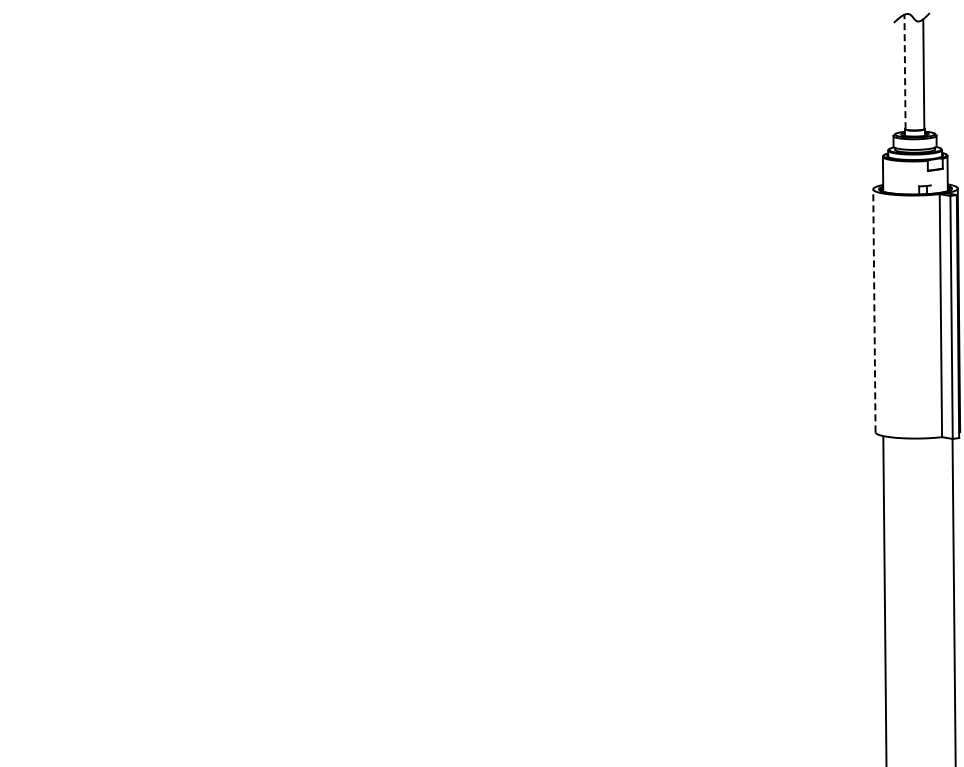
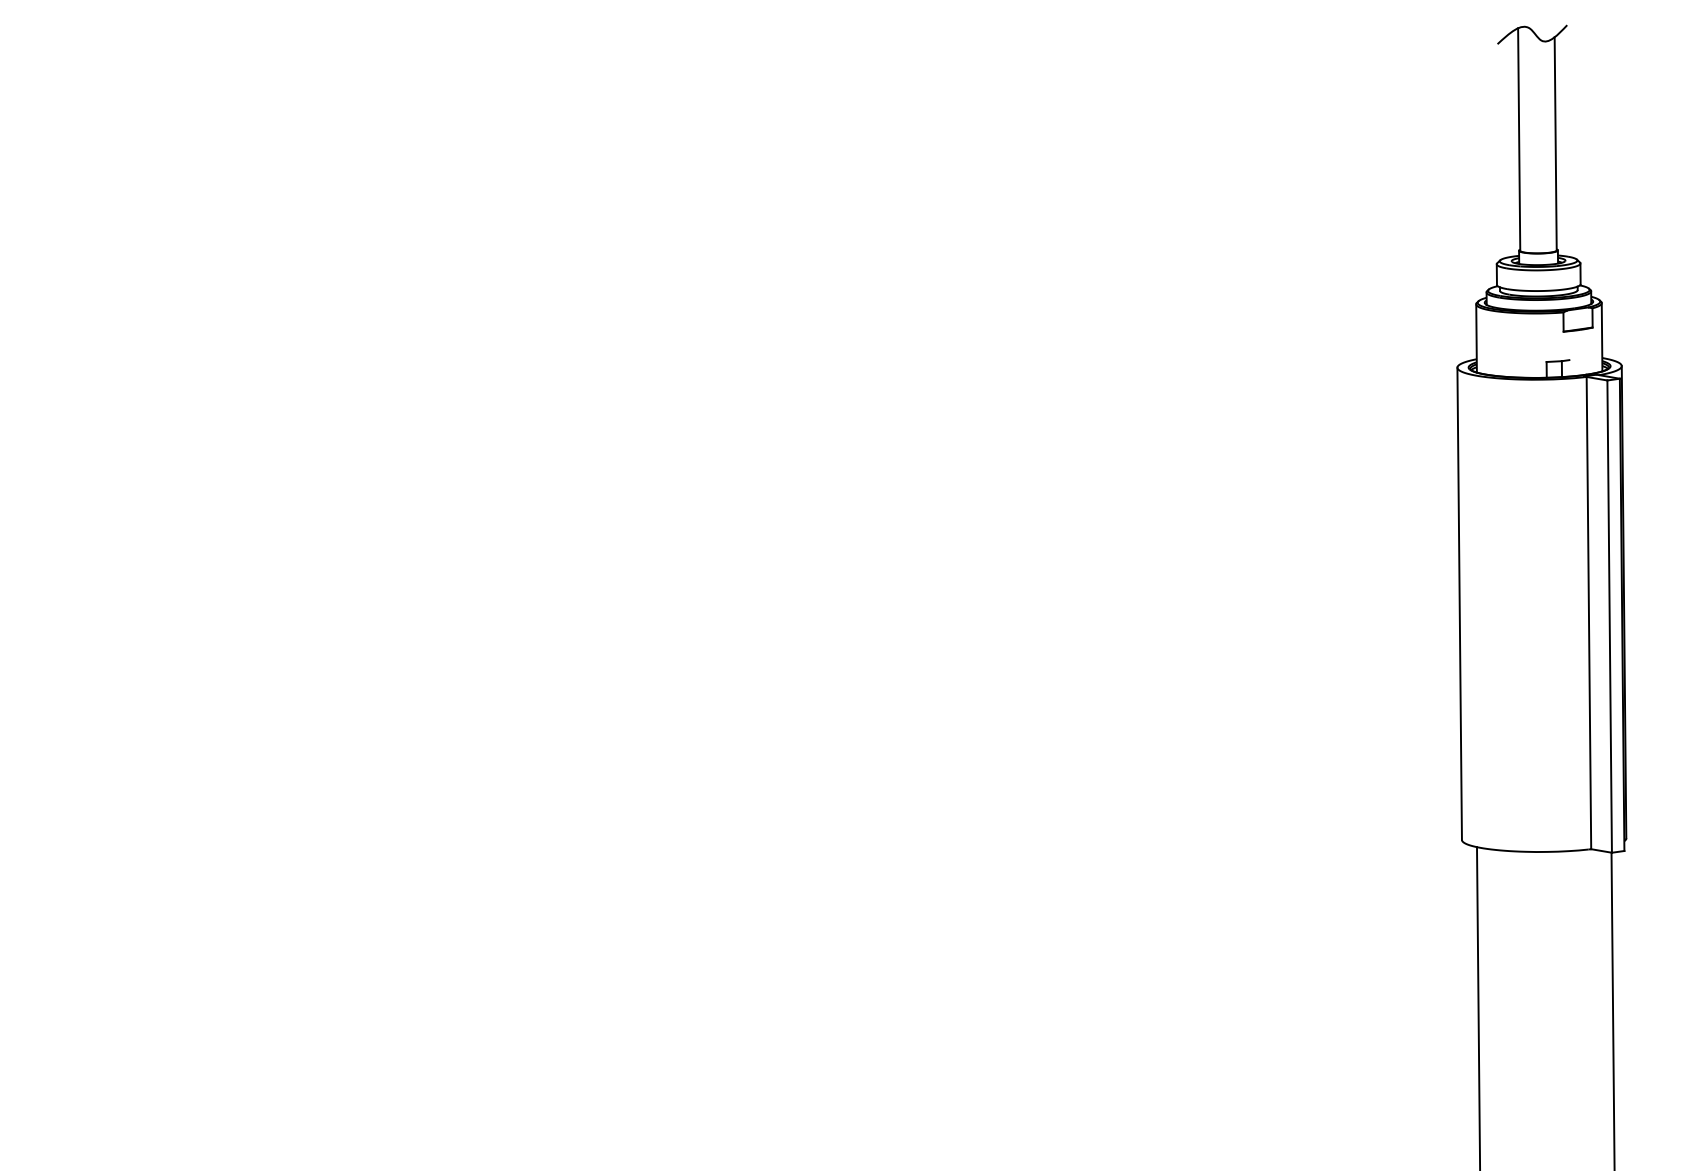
line: (905, 71) -> (1520, 138), dashed -> solid
line: (874, 310) -> (1459, 603), dashed -> solid

